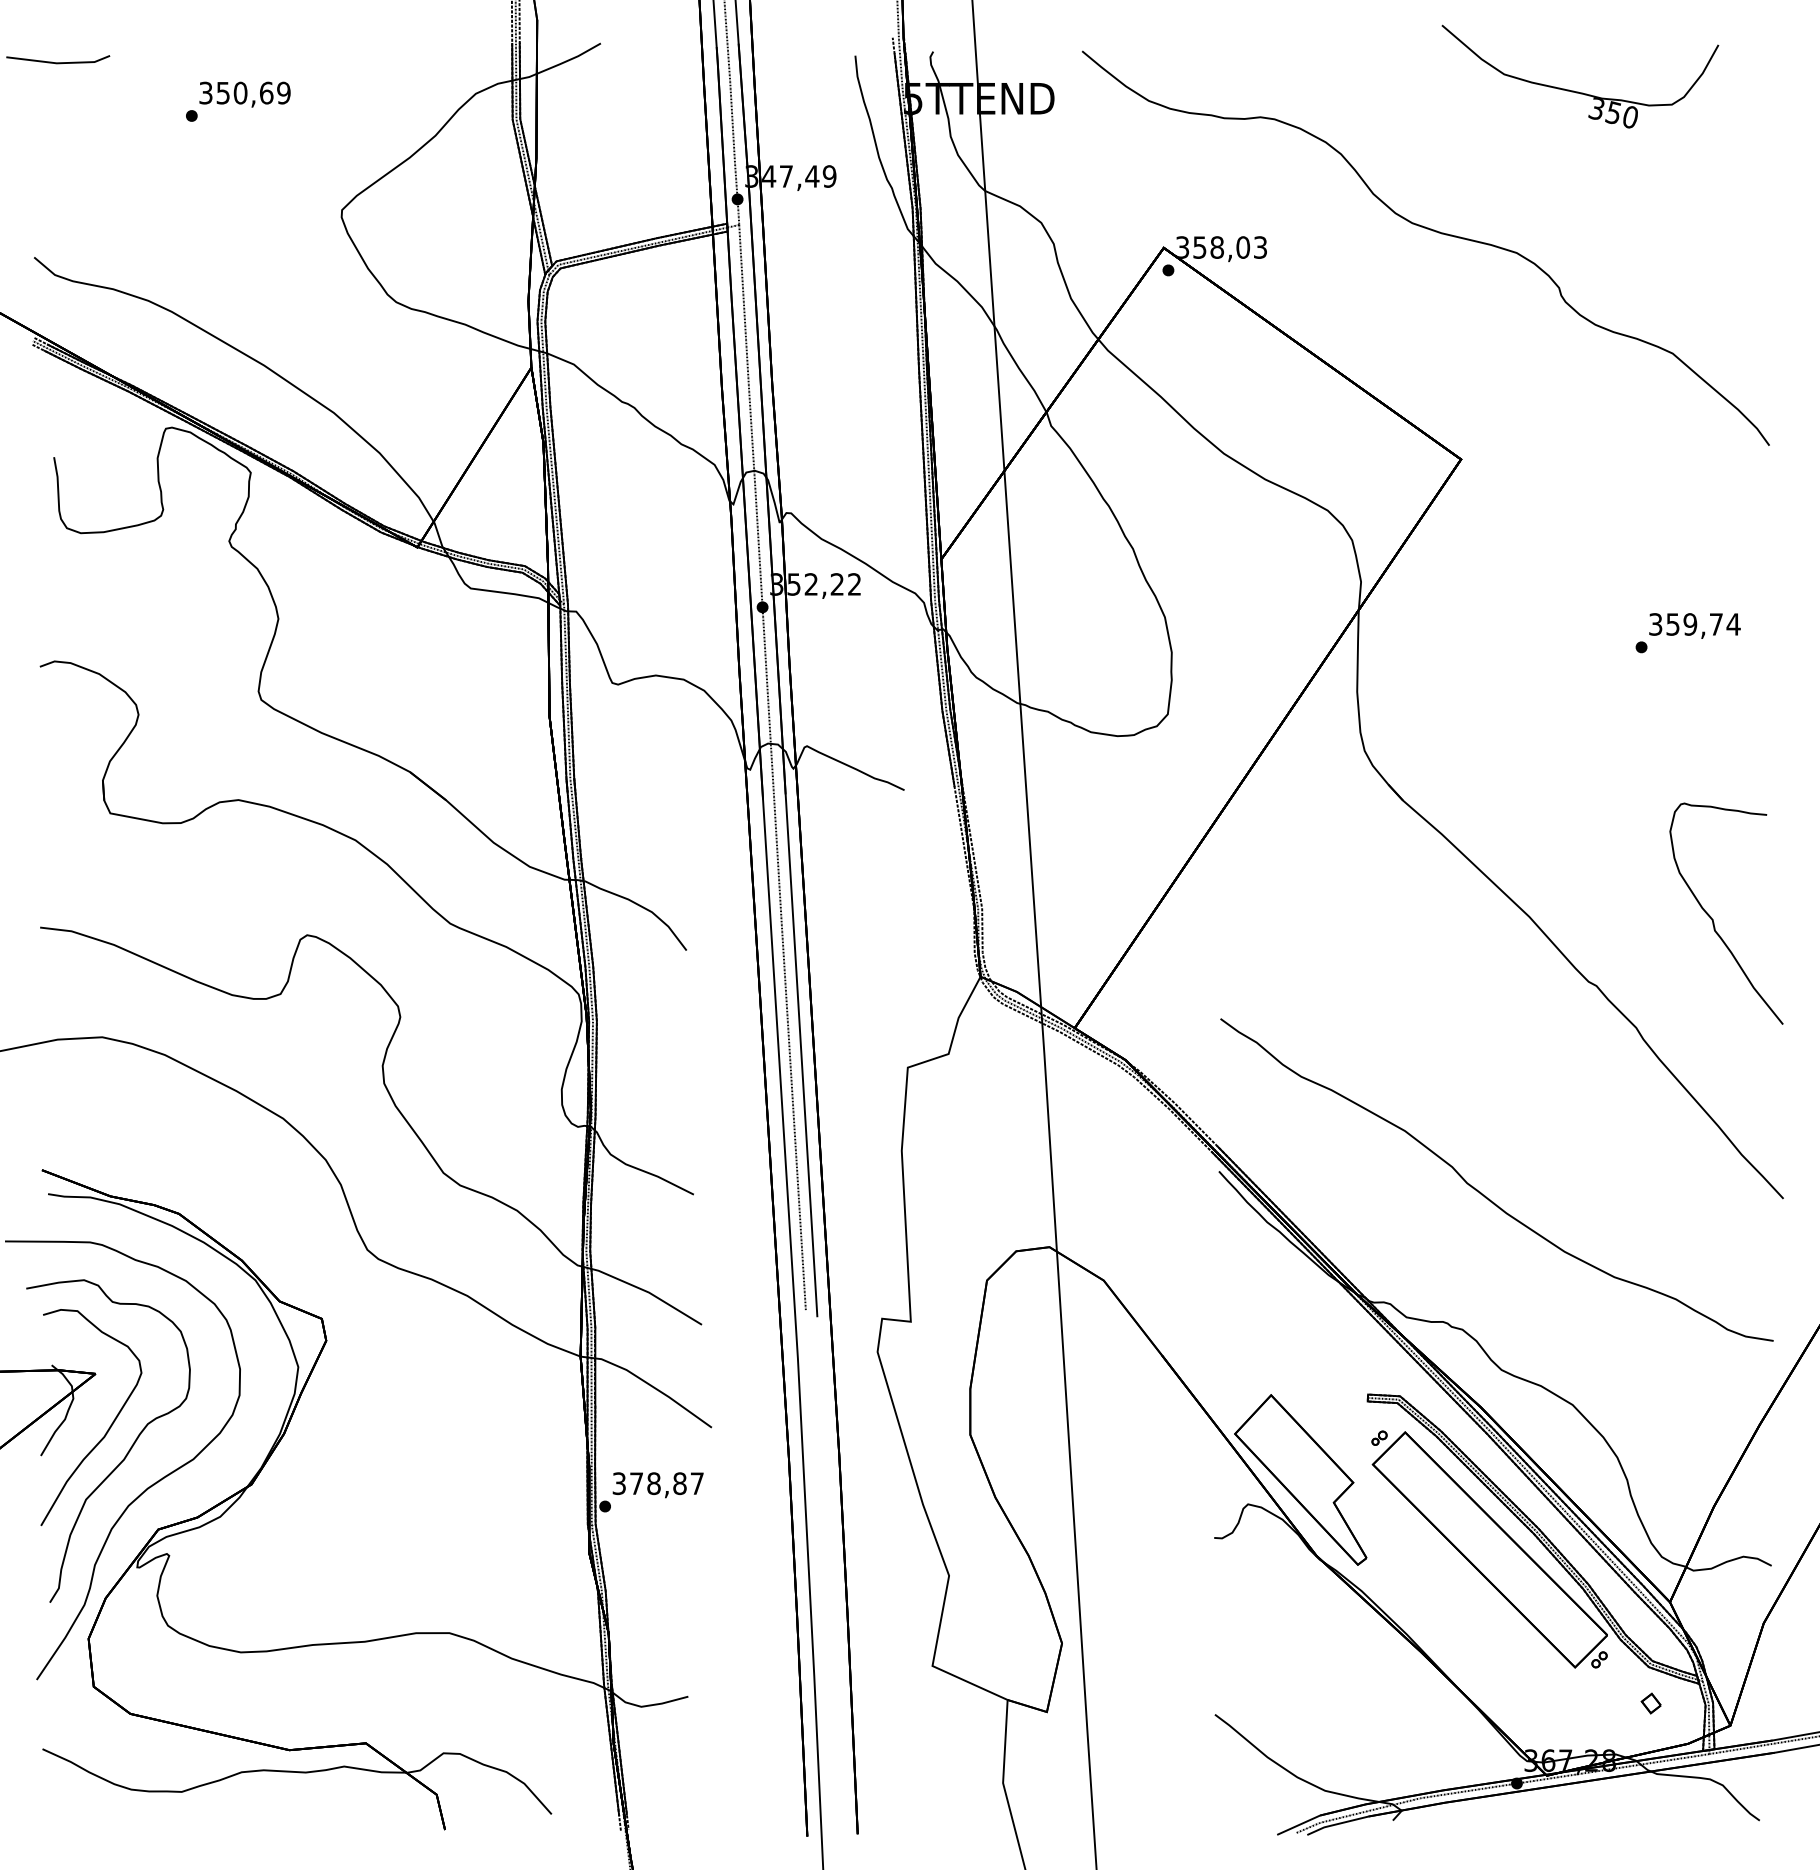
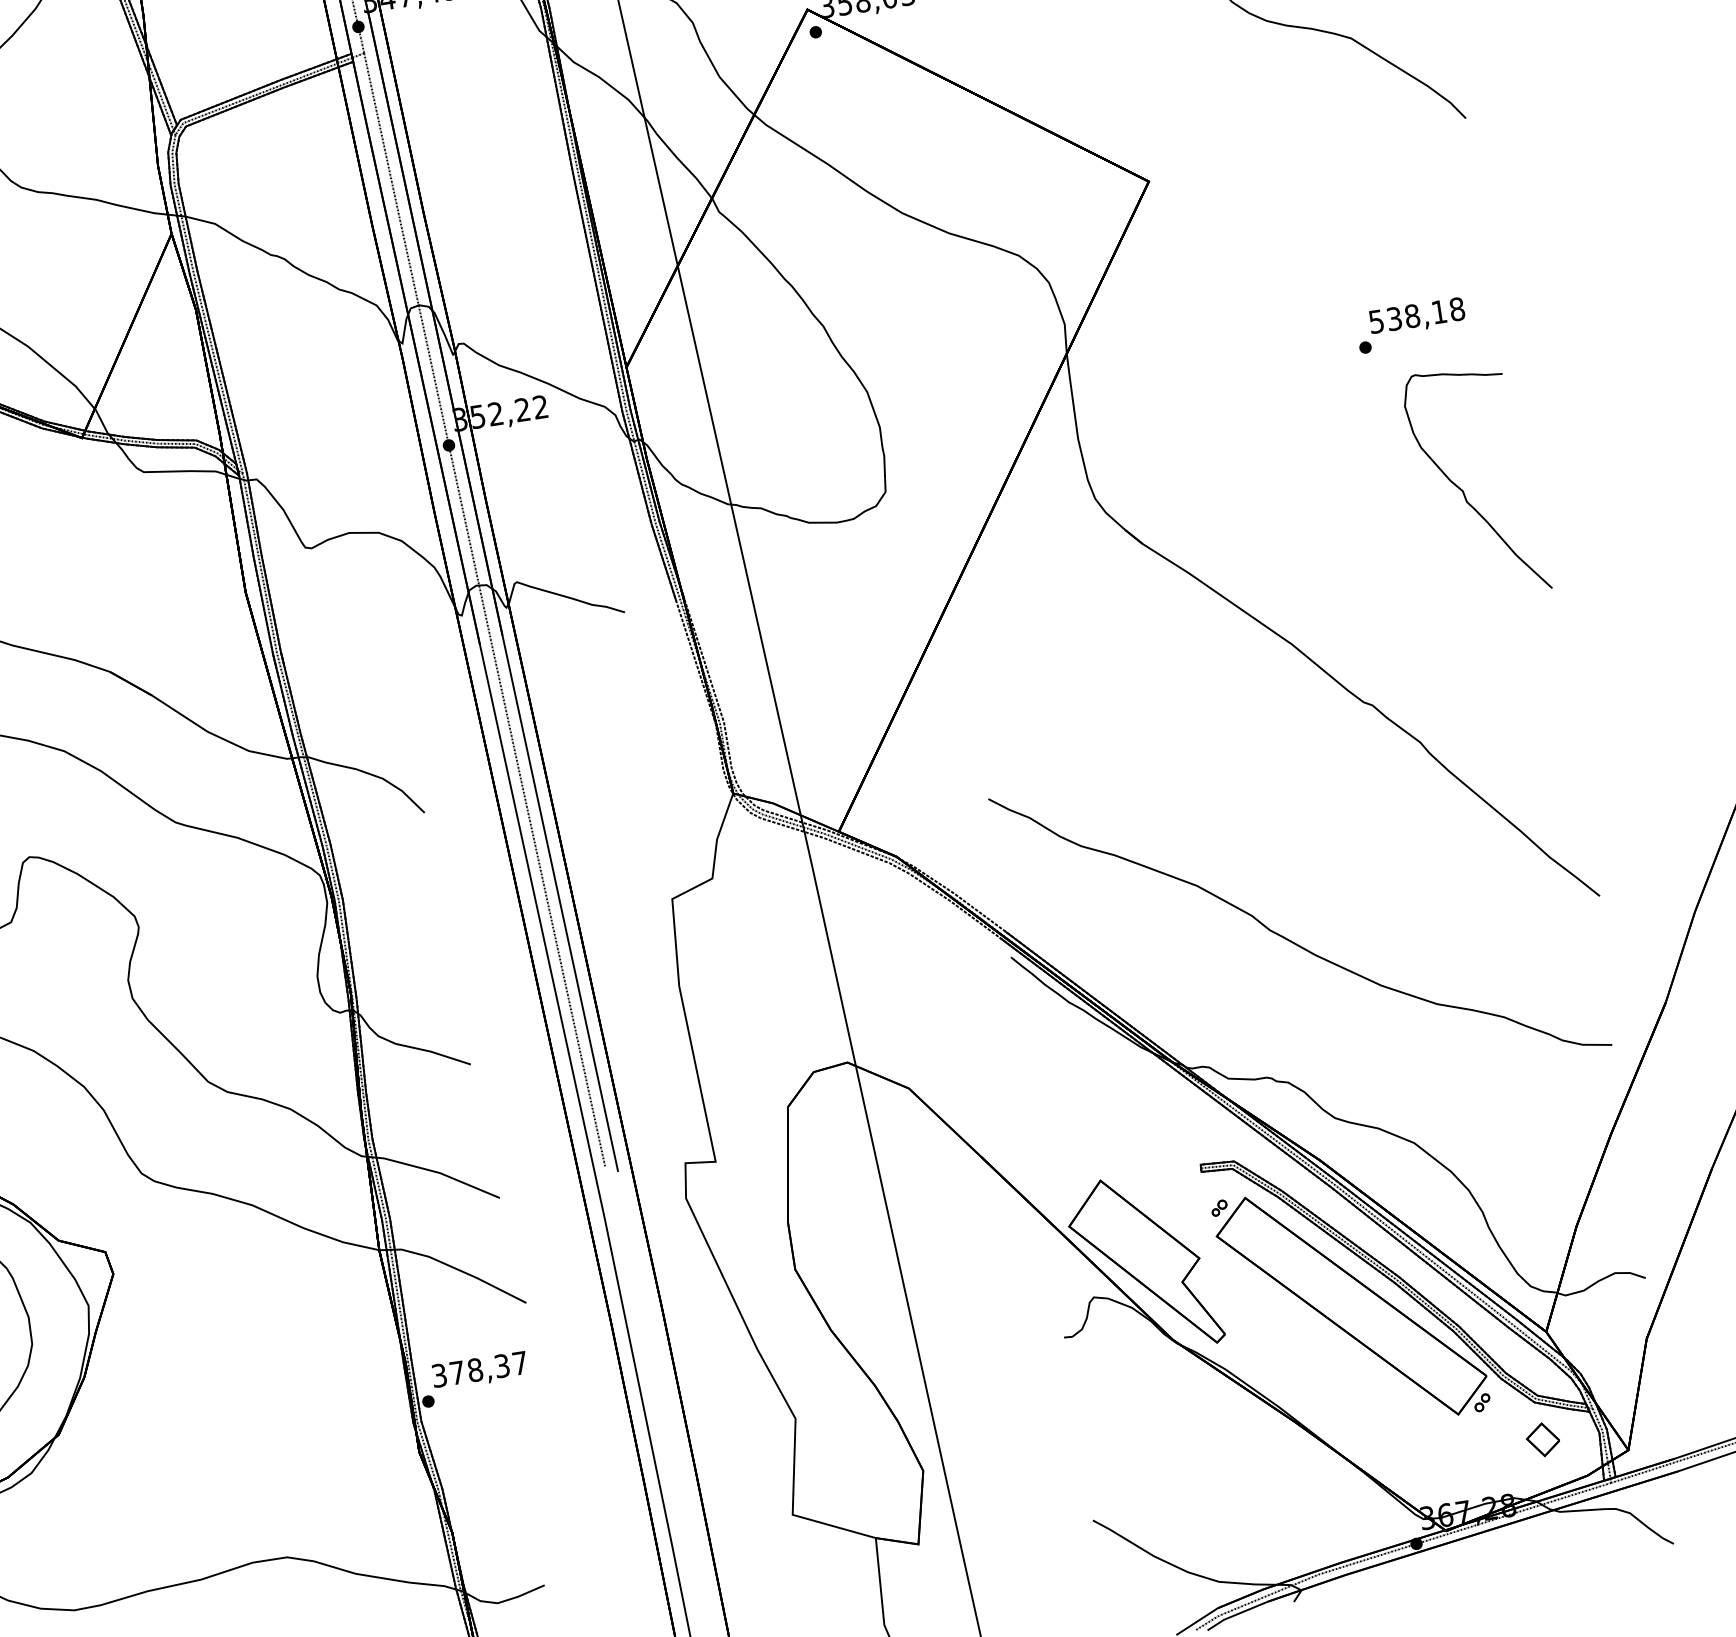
text: (1694, 624) -> (1416, 315), 359,74 -> 538,18
curve: (1713, 919) -> (1463, 490), moved
text: (679, 1483) -> (501, 1365), 378,87 -> 378,37
part: (1650, 1703) -> (1542, 1439), size x1.6

